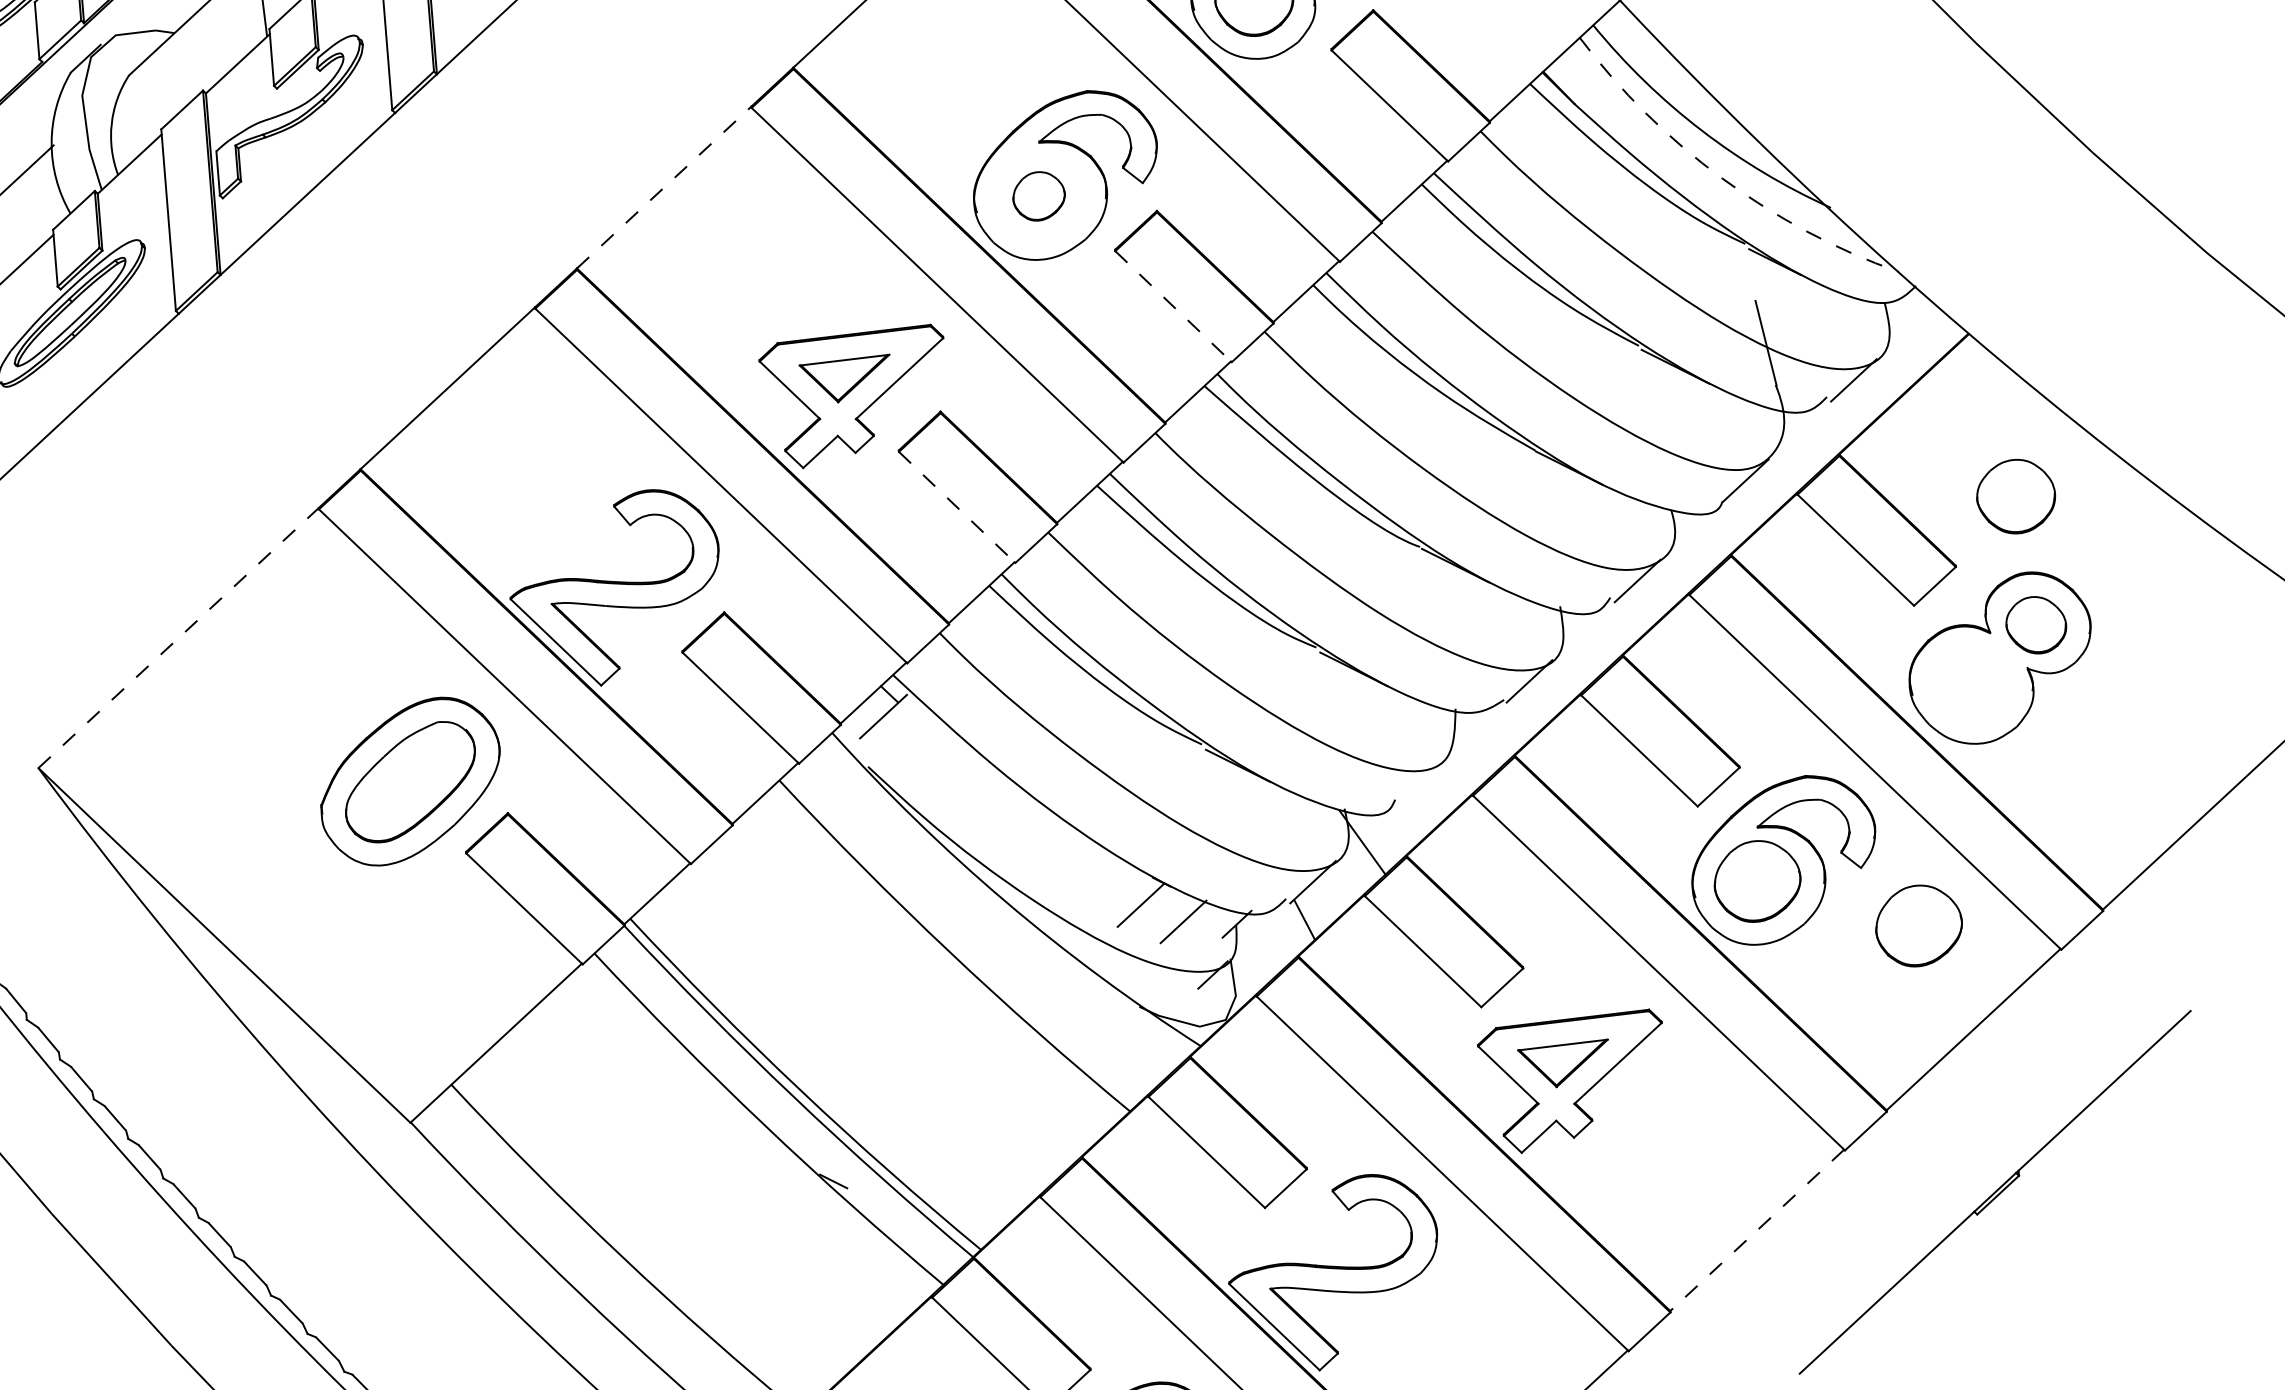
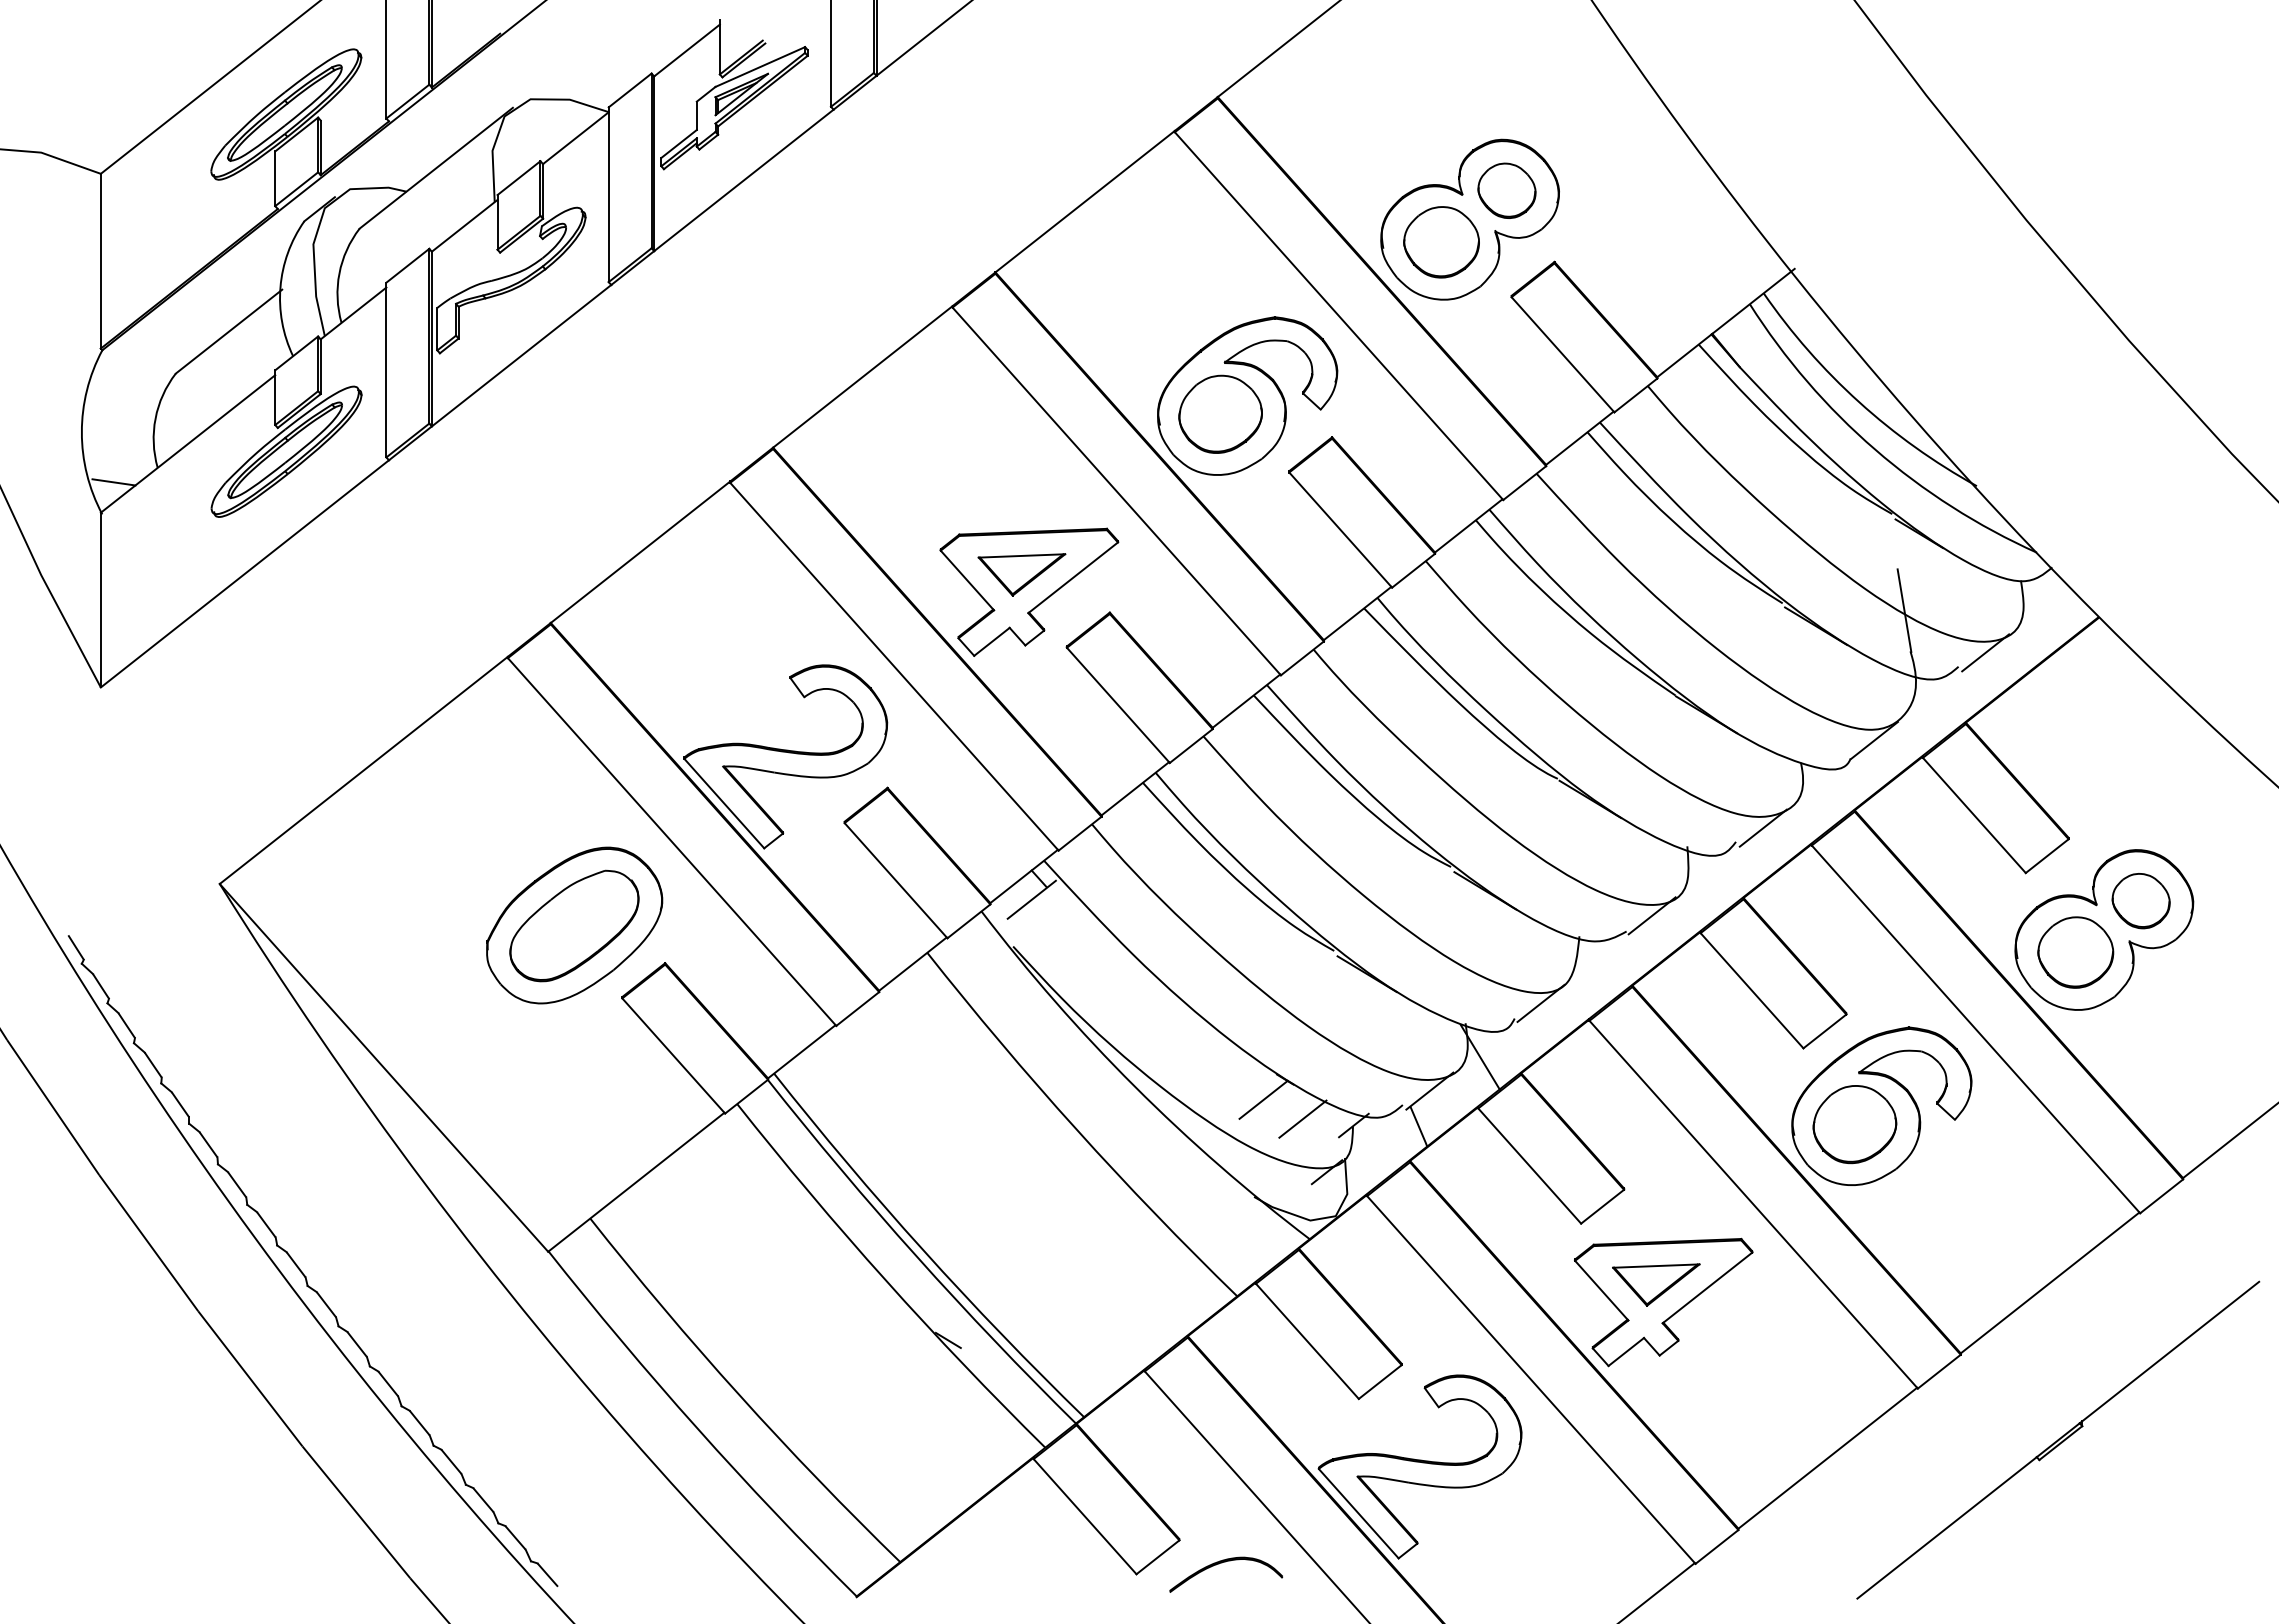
arc: (1722, 178) -> (1875, 449), dashed -> solid
line: (664, 186) -> (863, 376), dashed -> solid
part: (1038, 195) -> (1220, 413), size x1.67
line: (1174, 307) -> (1341, 530), dashed -> solid
part: (2015, 496) -> (2075, 952), moved
line: (957, 507) -> (1118, 705), dashed -> solid
line: (179, 638) -> (364, 770), dashed -> solid
line: (1420, 780) -> (1540, 1002), added
part: (1918, 925) -> (2005, 1179), removed
line: (1756, 1230) -> (1827, 1458), dashed -> solid

